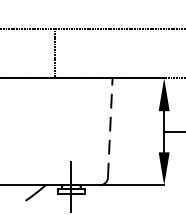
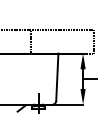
line: (110, 128) -> (57, 77), dashed -> solid

